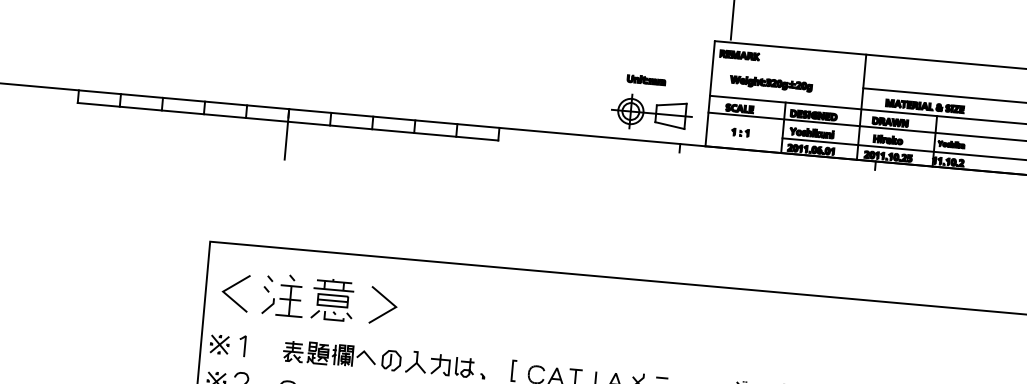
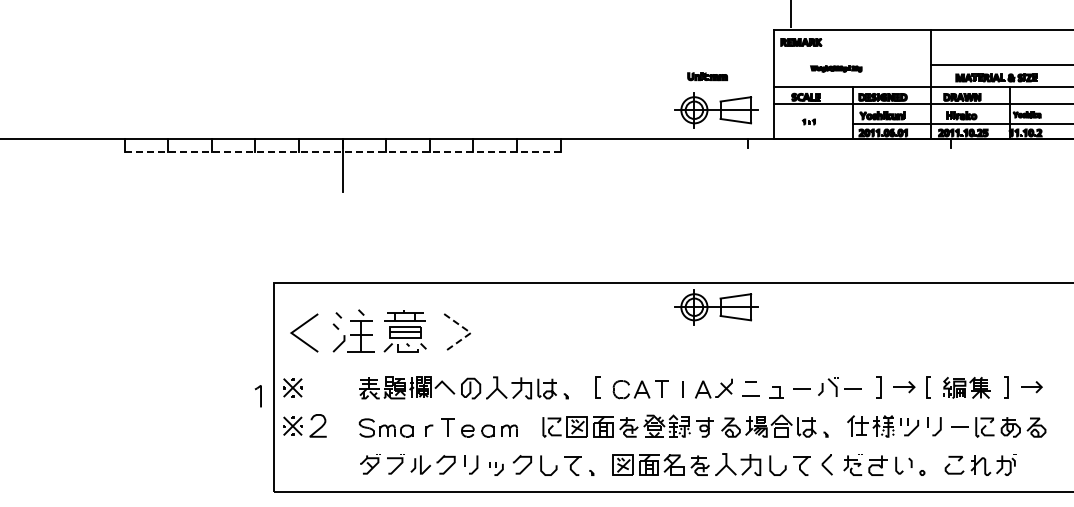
part: (771, 83) -> (836, 68), size x0.6
line: (288, 122) -> (343, 152), solid -> dashed
part: (739, 132) -> (808, 121), size x0.7
part: (635, 303) -> (716, 307), added
line: (395, 307) -> (470, 333), solid -> dashed
part: (241, 346) -> (257, 396), moved

